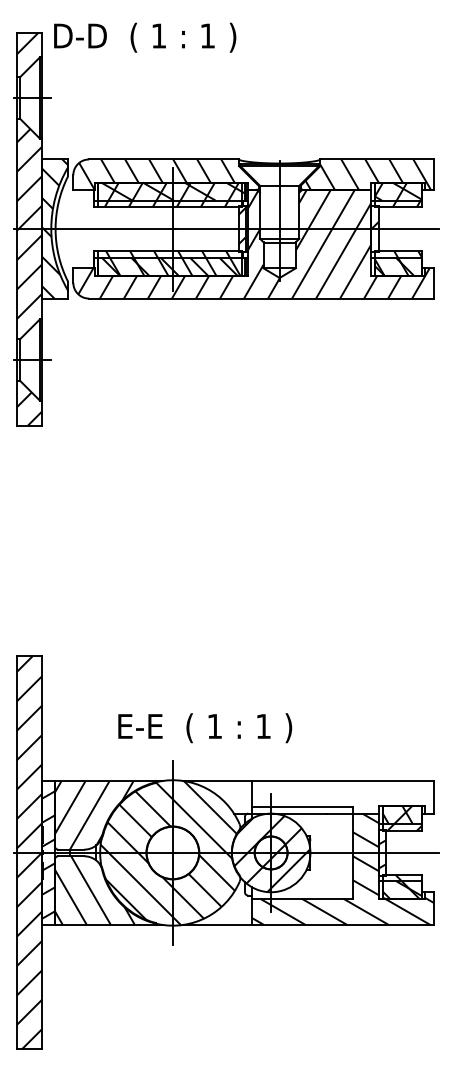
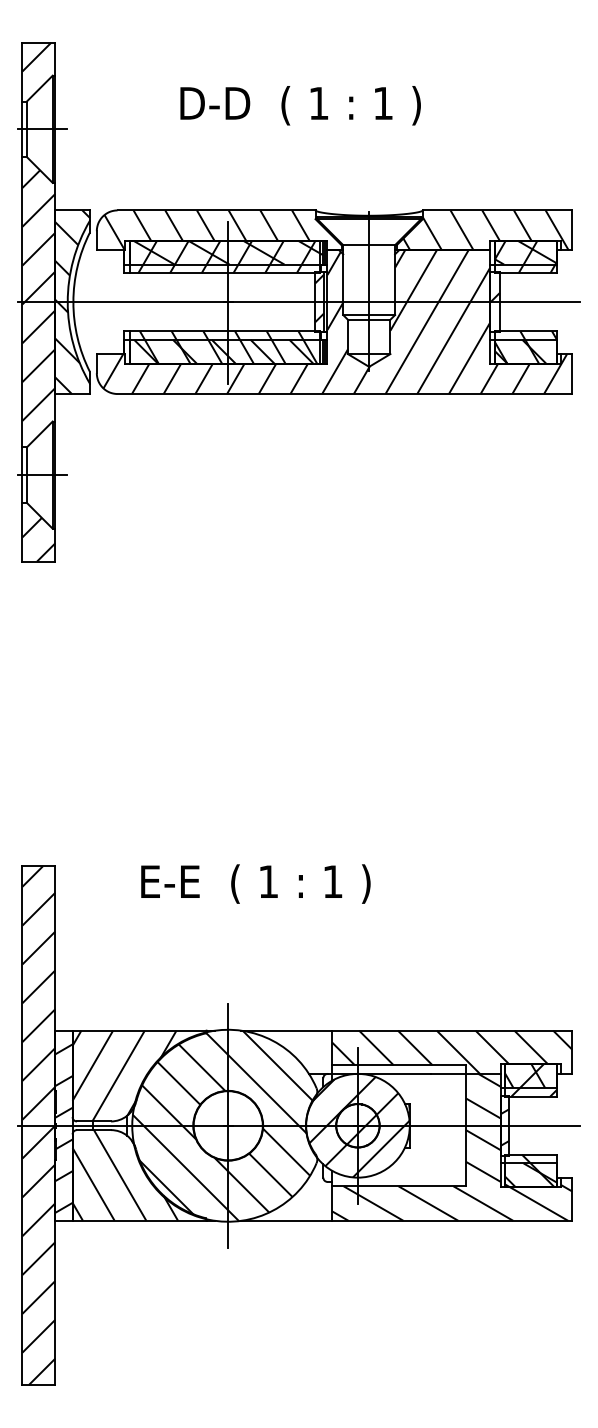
text: (145, 37) -> (300, 105), moved
text: (204, 727) -> (255, 883), moved
hatch: (342, 796) -> (451, 1051), added

